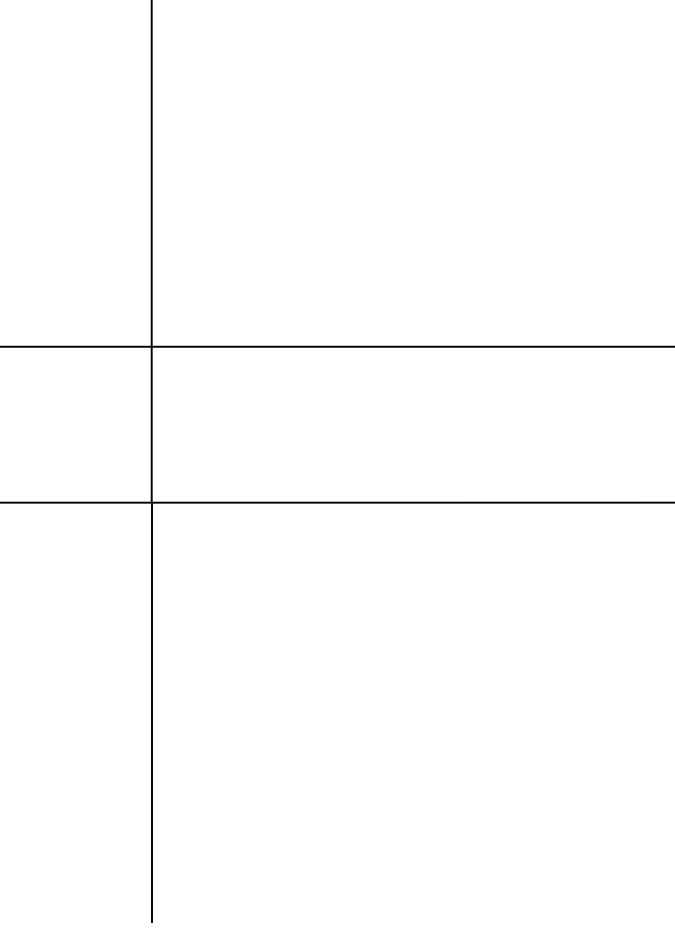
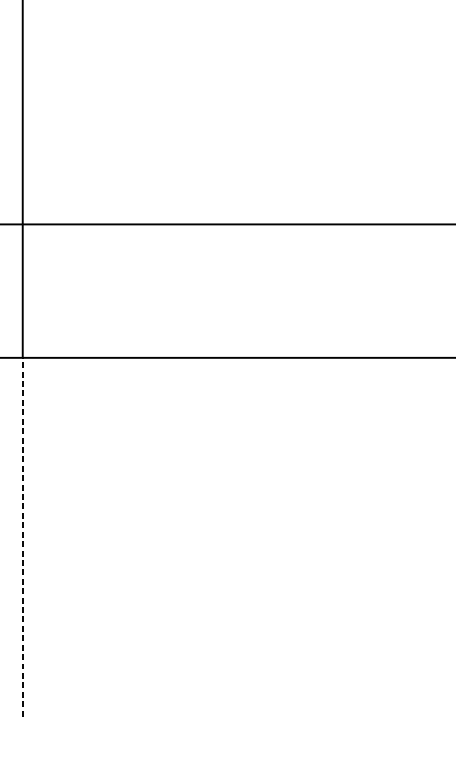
line: (151, 712) -> (22, 537), solid -> dashed

